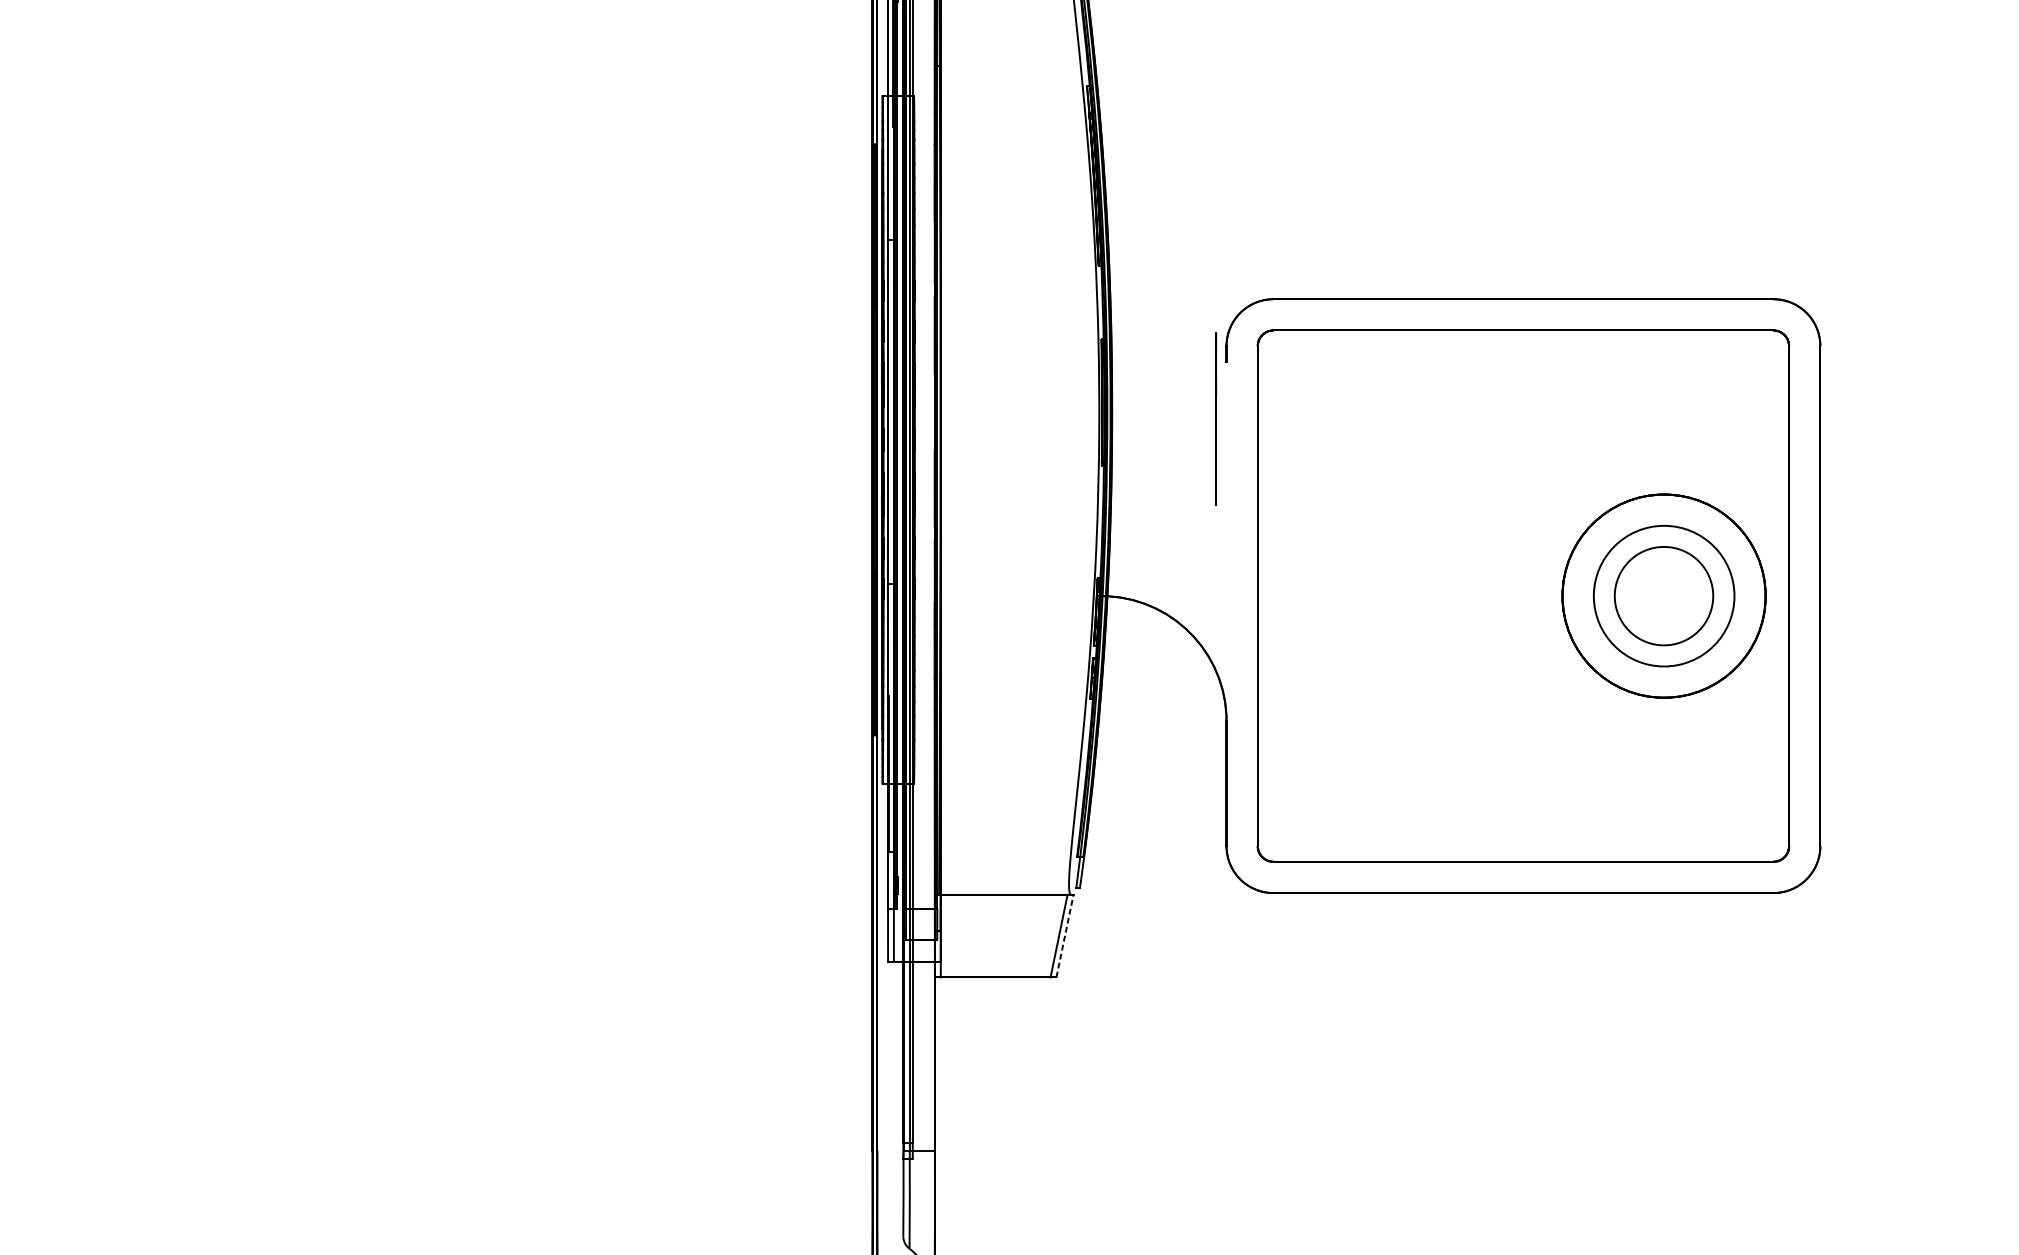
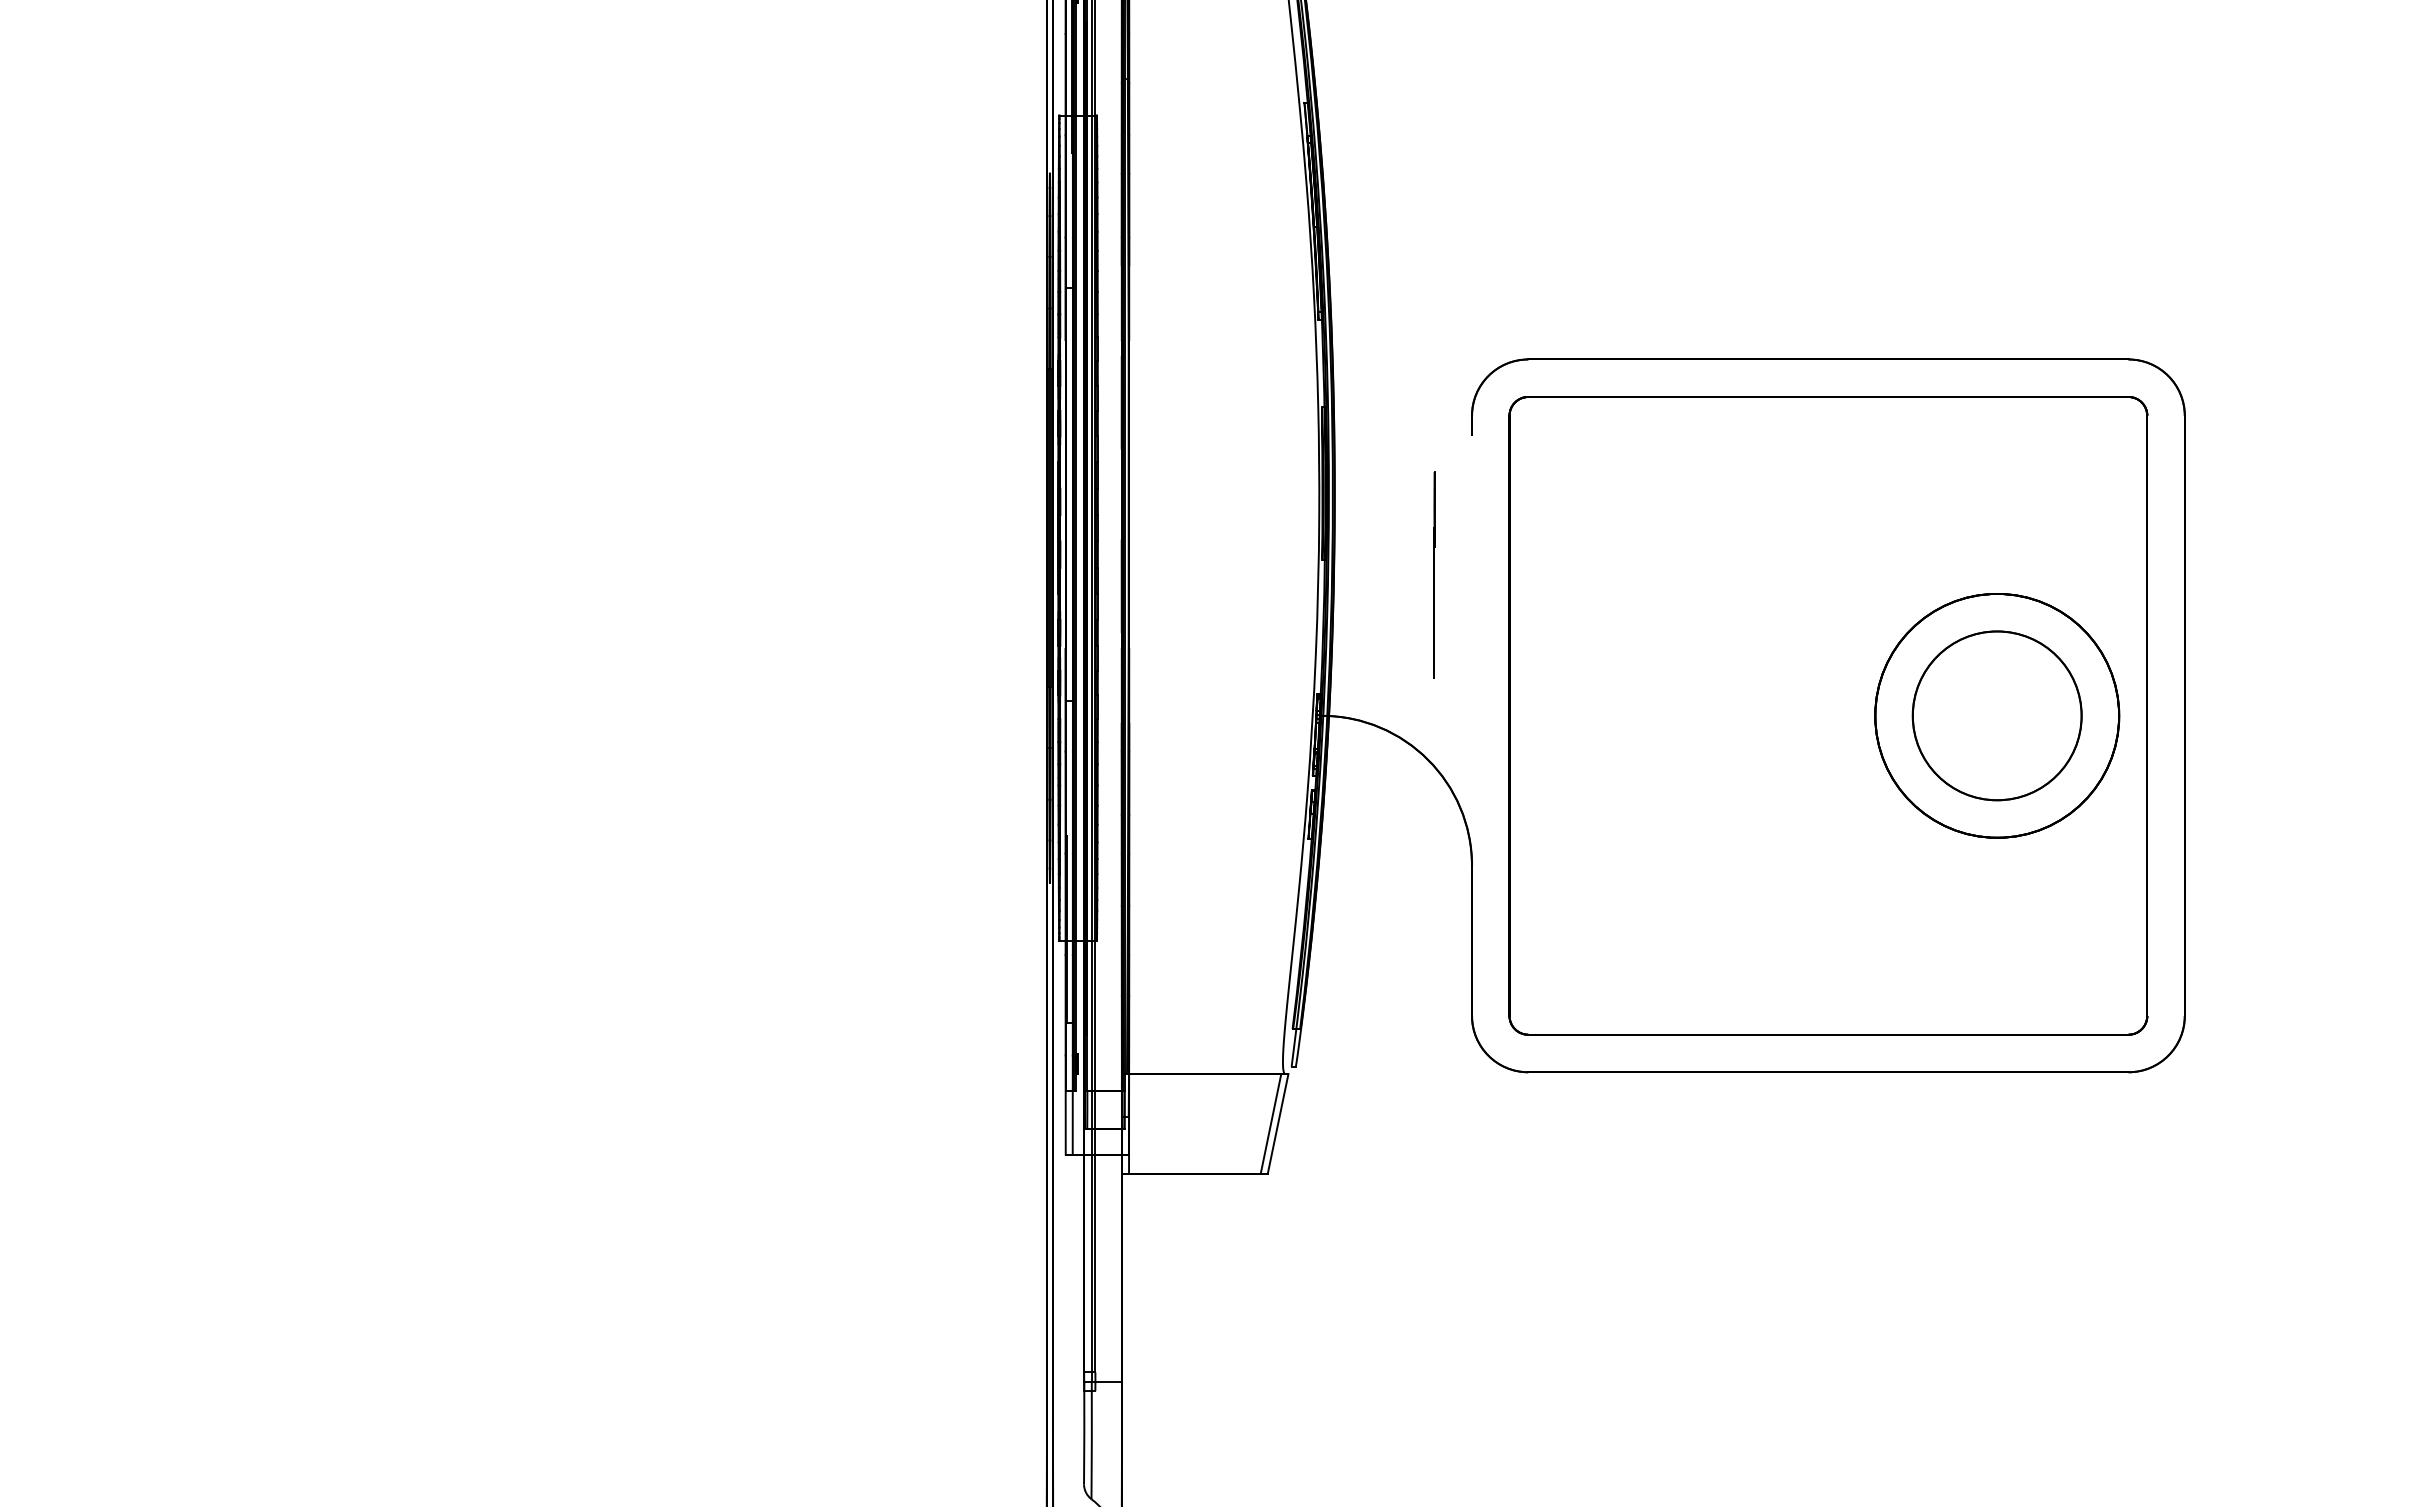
line: (1216, 418) -> (1434, 574), moved
circle: (1663, 595) -> (1996, 715), size x1.43
line: (1065, 935) -> (1278, 1123), dashed -> solid

